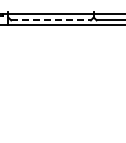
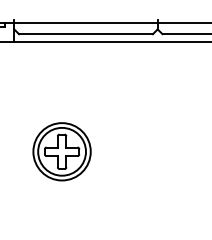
line: (51, 20) -> (86, 34), dashed -> solid
part: (36, 90) -> (61, 151), added

